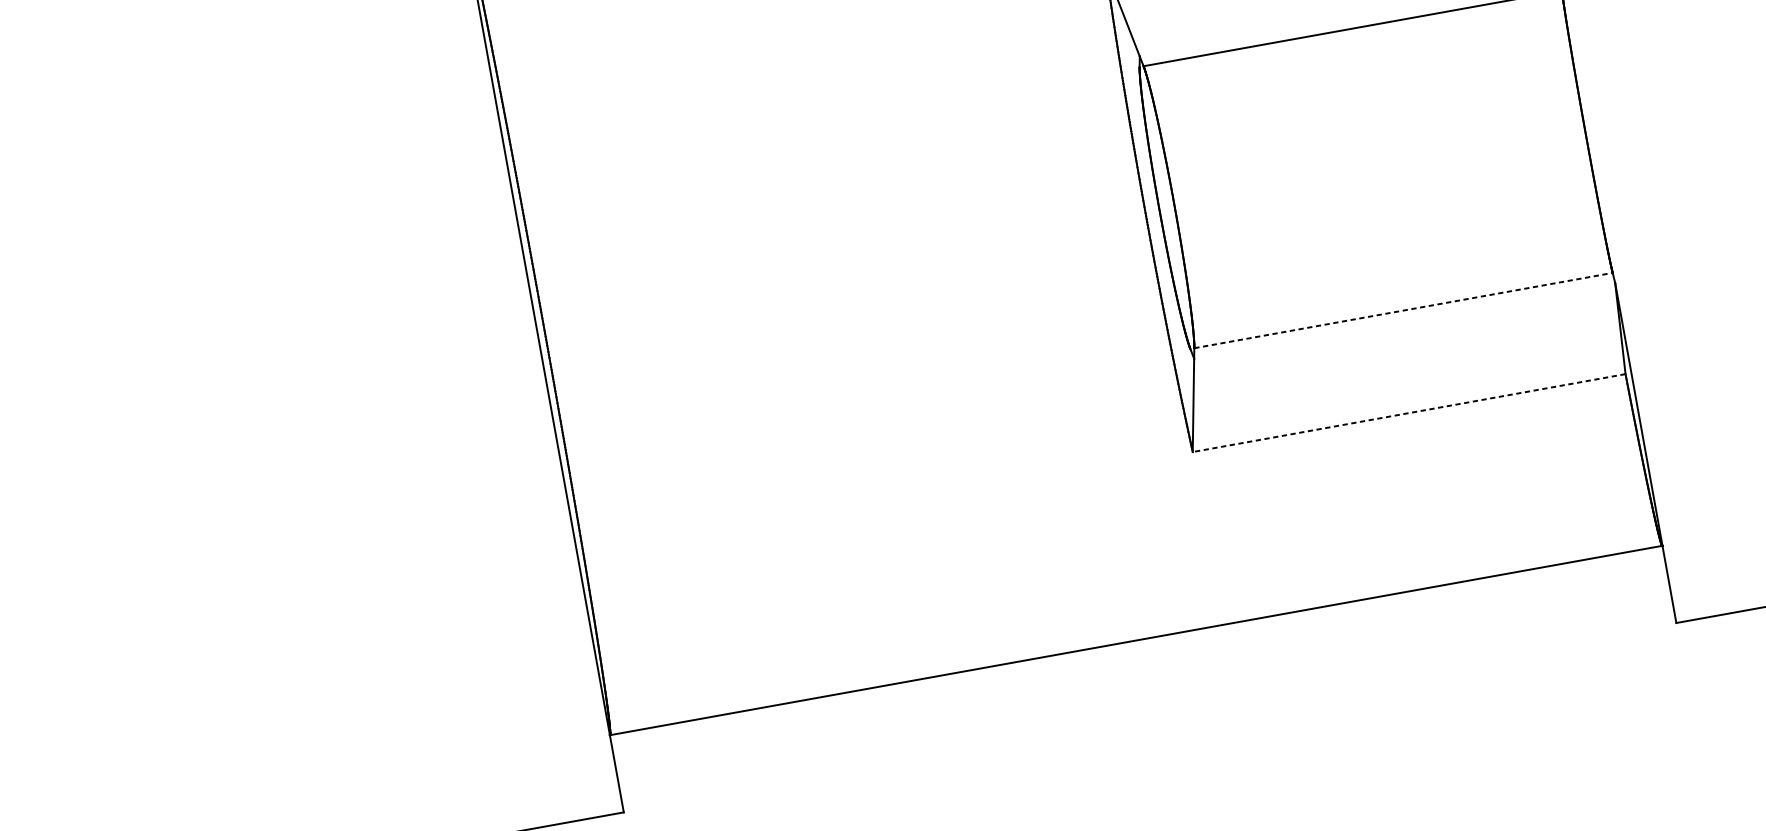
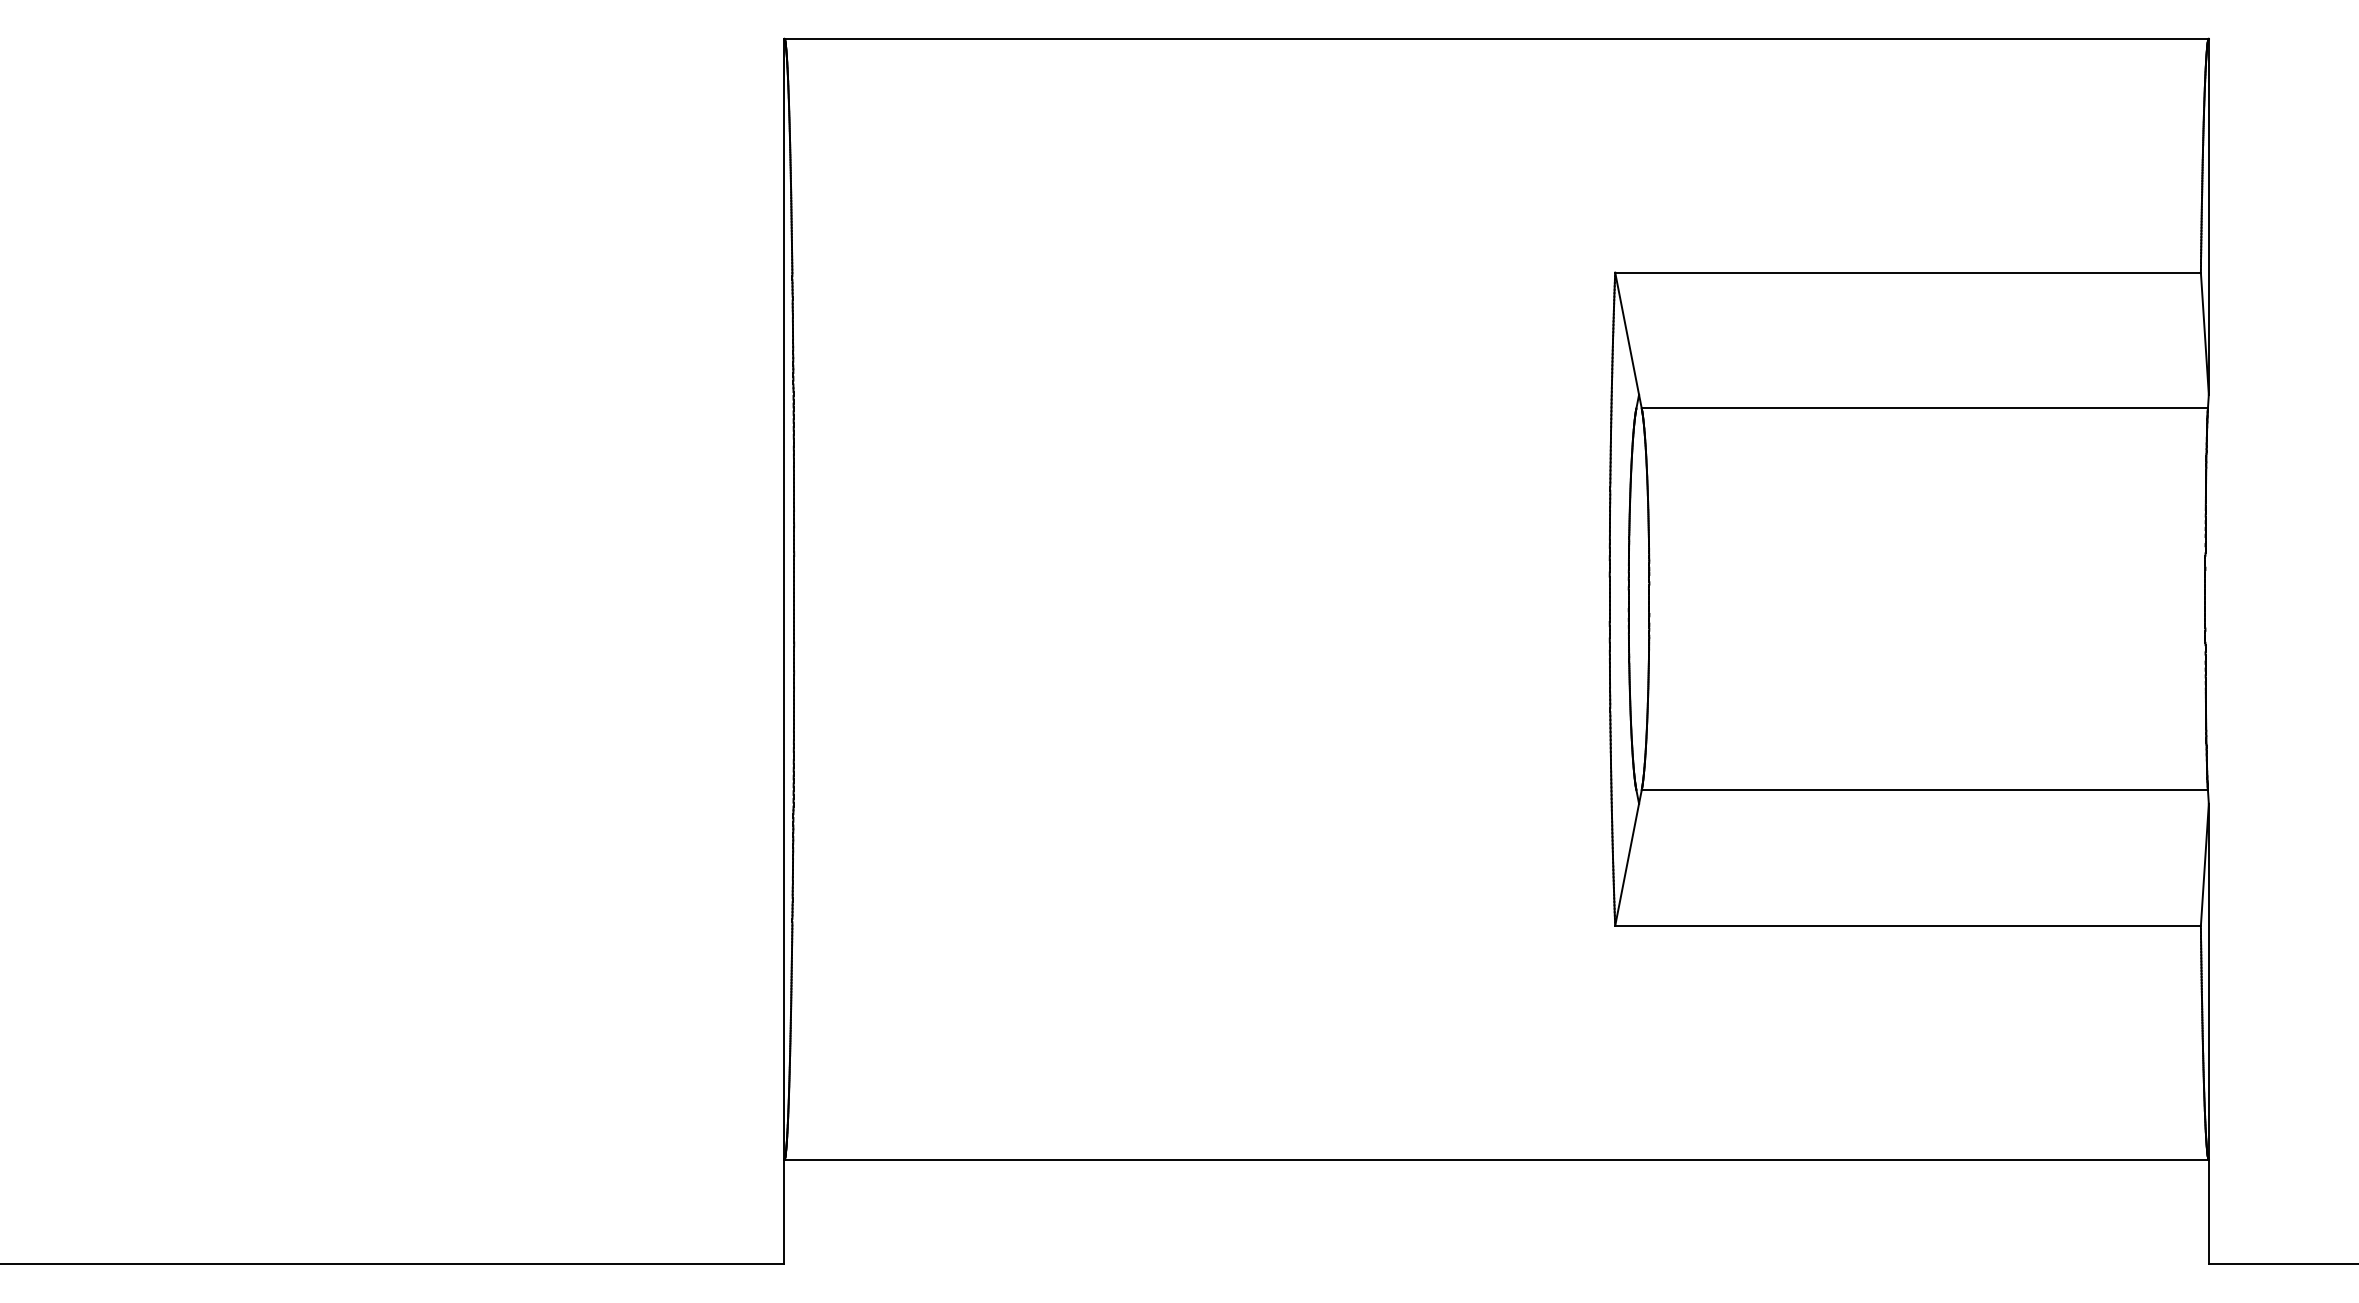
line: (1404, 310) -> (1925, 790), dashed -> solid
line: (1409, 412) -> (1908, 925), dashed -> solid

